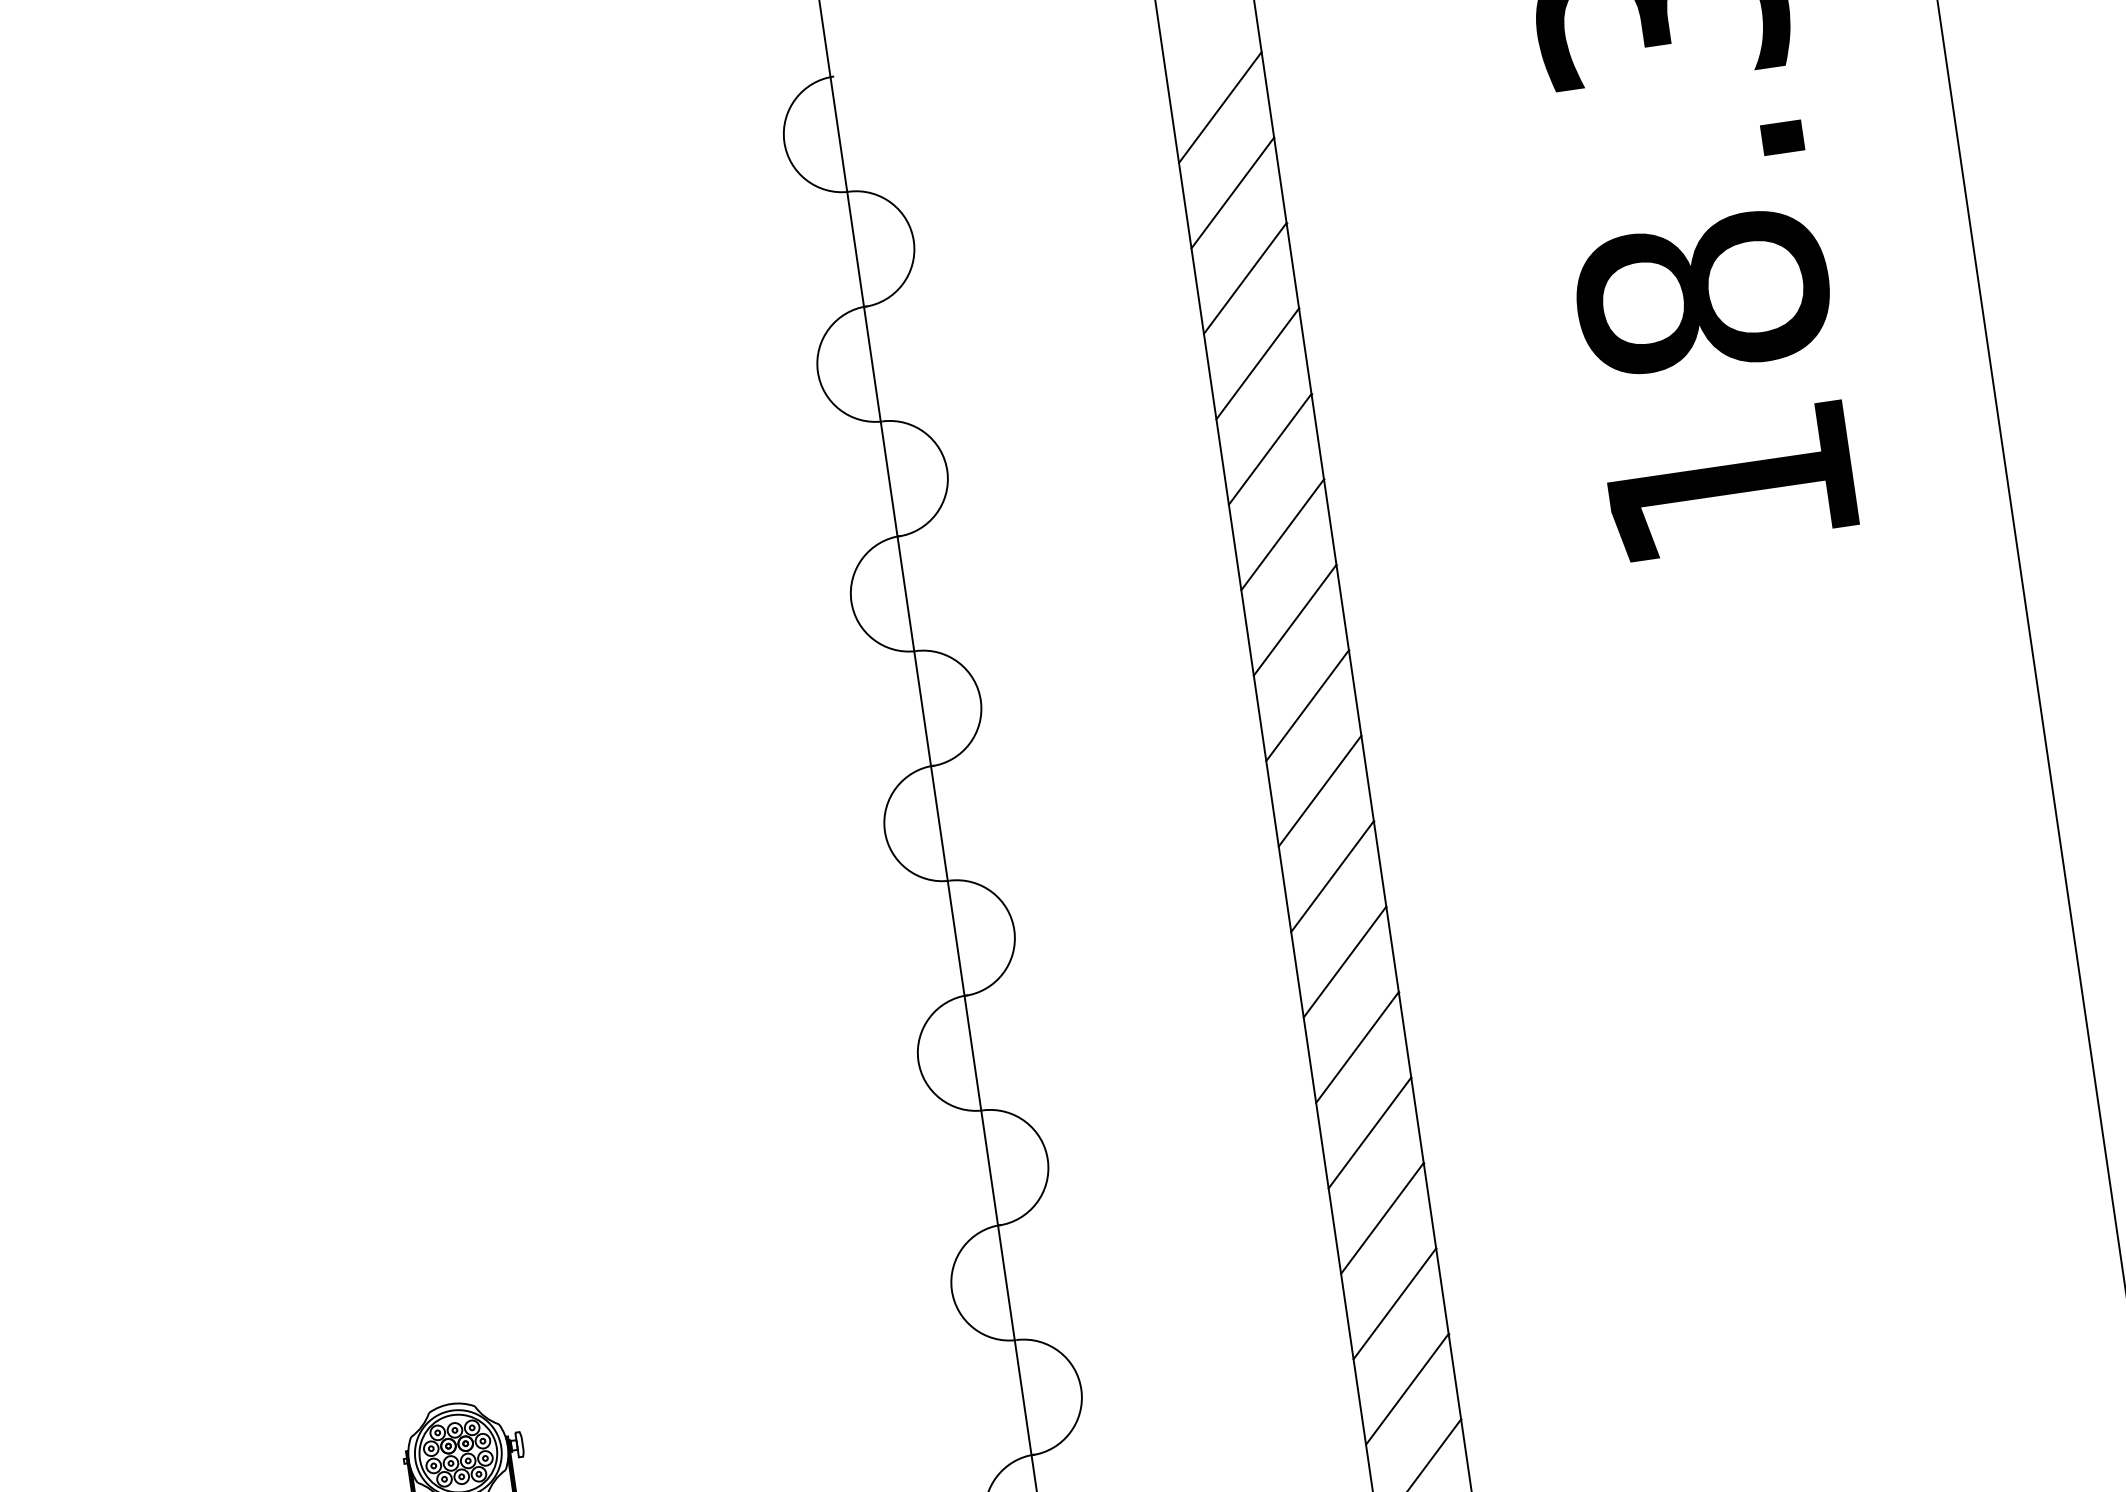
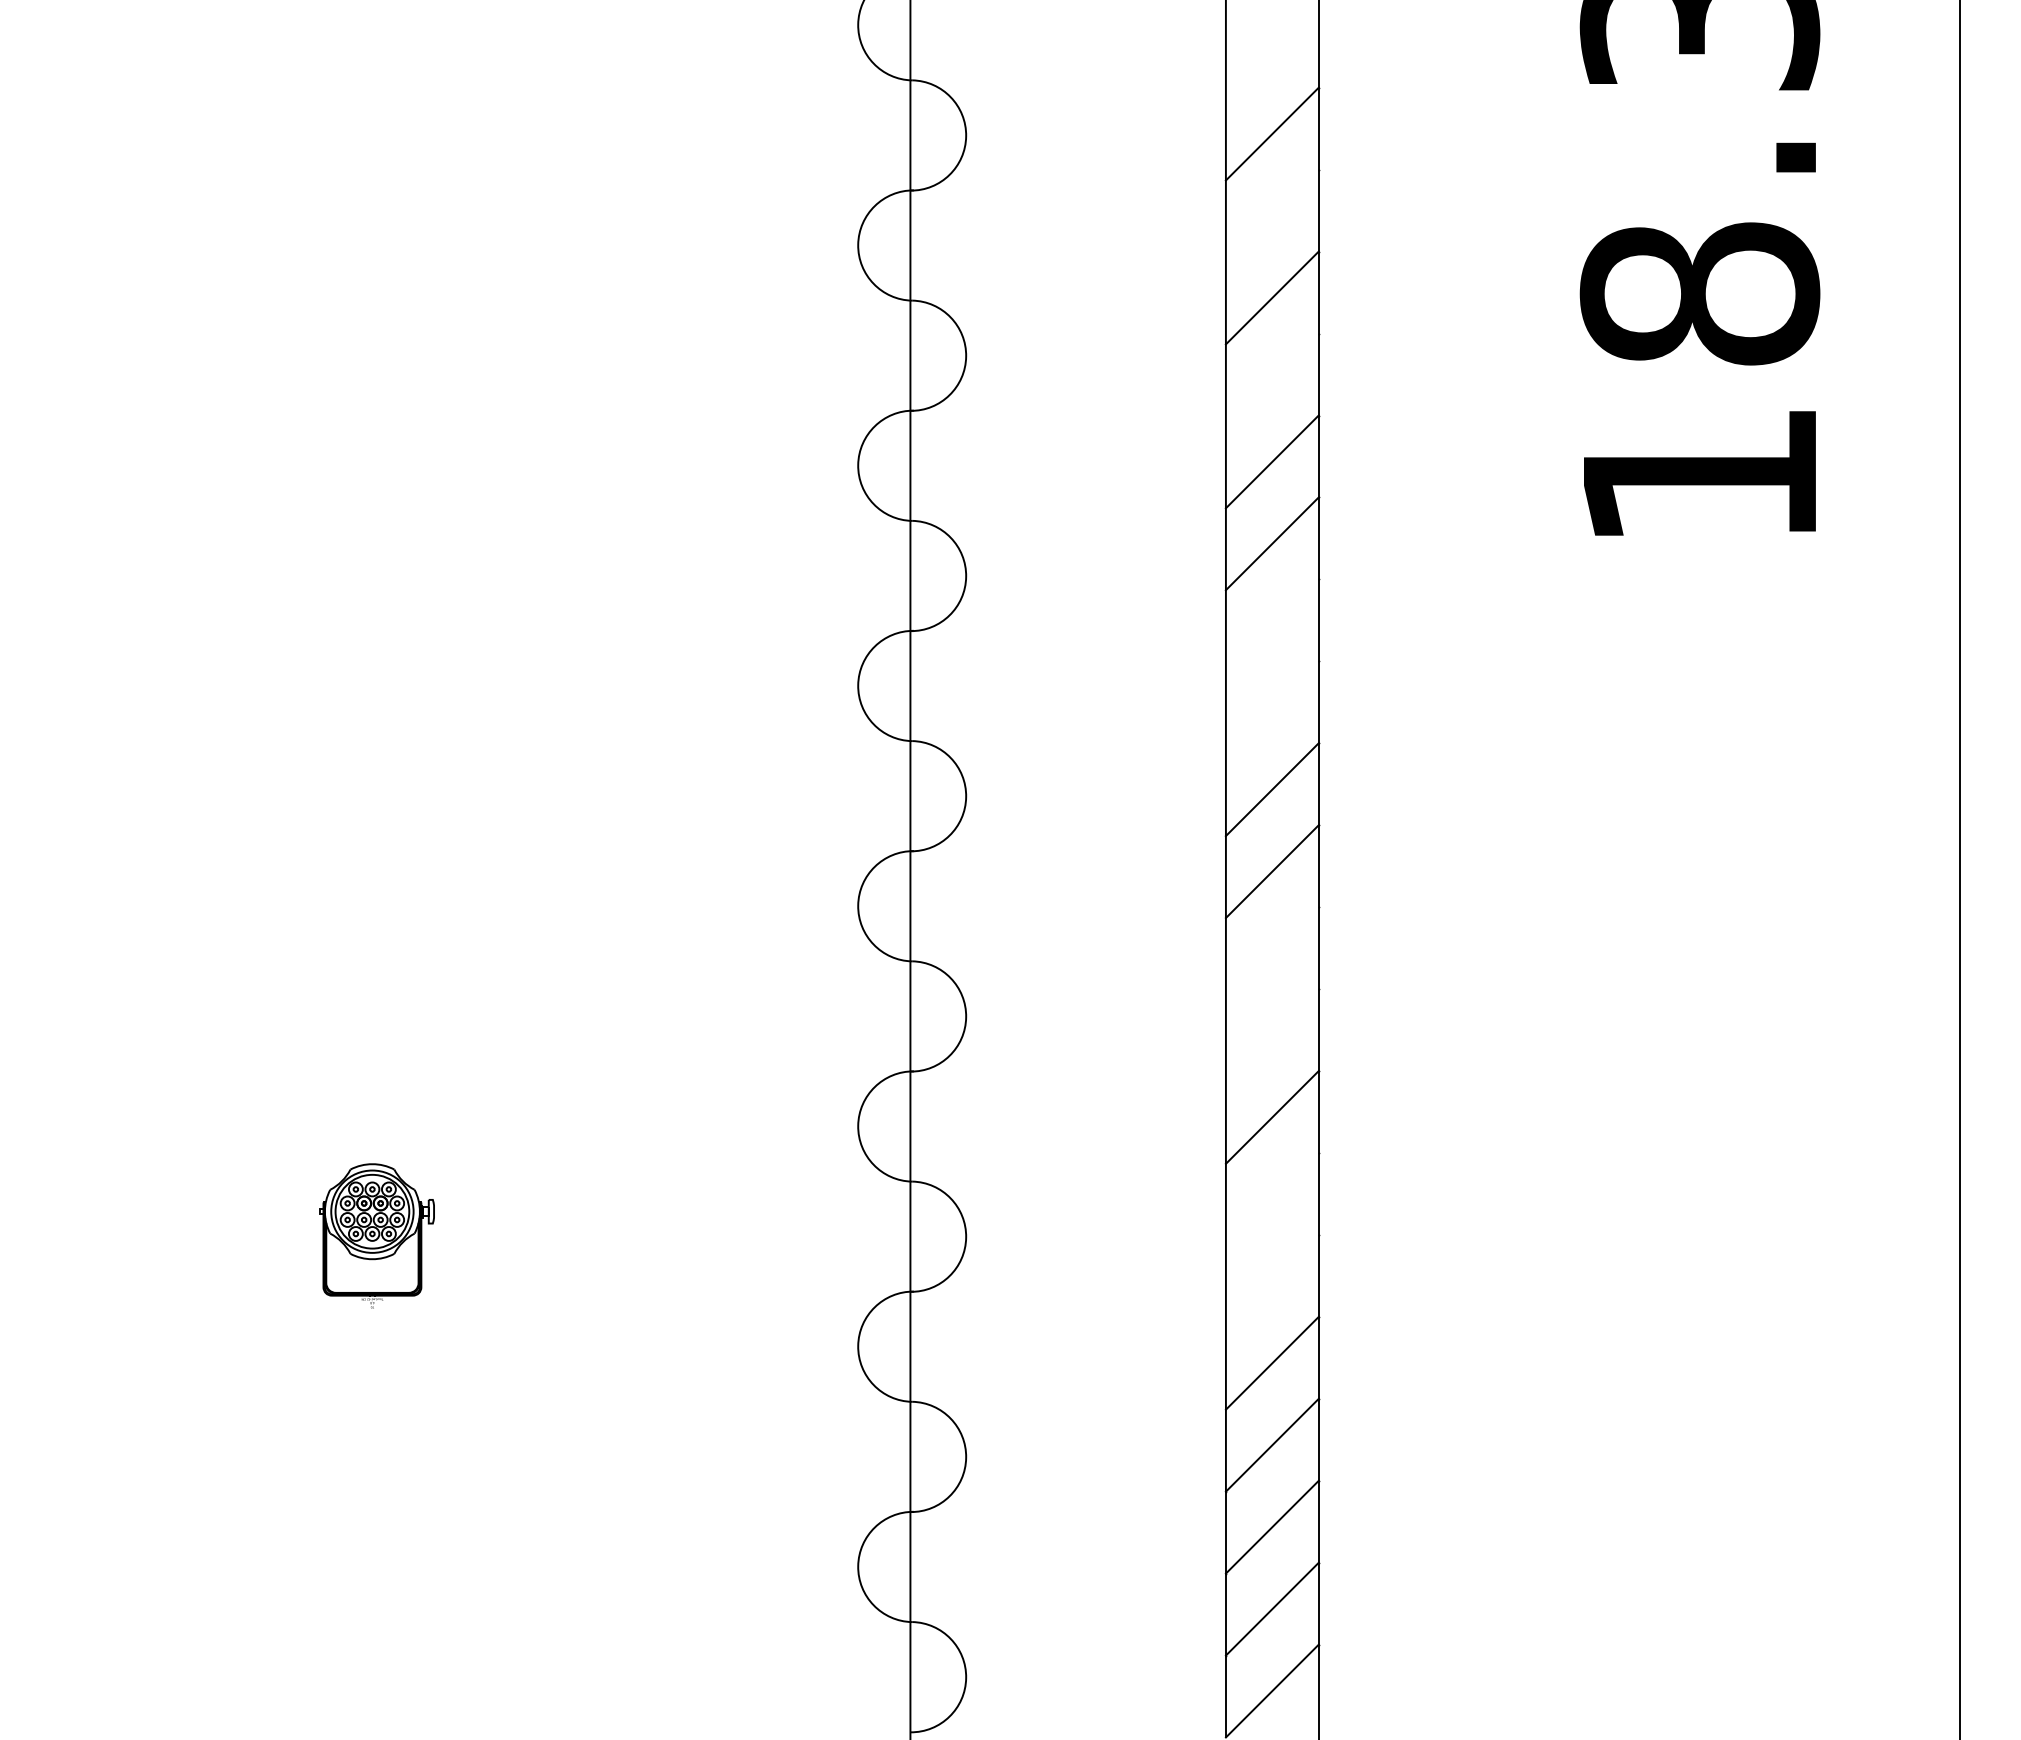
line: (1219, 106) -> (1271, 51), removed
line: (1244, 277) -> (1271, 215), removed
line: (1269, 449) -> (1271, 379), removed
line: (1306, 705) -> (1271, 625), removed
line: (1319, 791) -> (1271, 707), removed
line: (1356, 1047) -> (1271, 953), removed
line: (1369, 1133) -> (1271, 1035), removed
line: (1394, 1304) -> (1271, 1199), removed
line: (1406, 1389) -> (1271, 1281), removed

